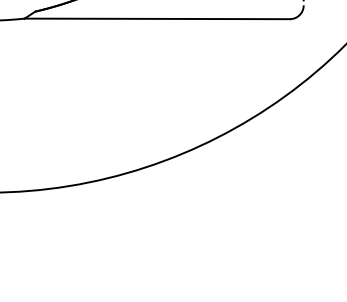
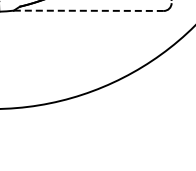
line: (156, 18) -> (88, 10), solid -> dashed

